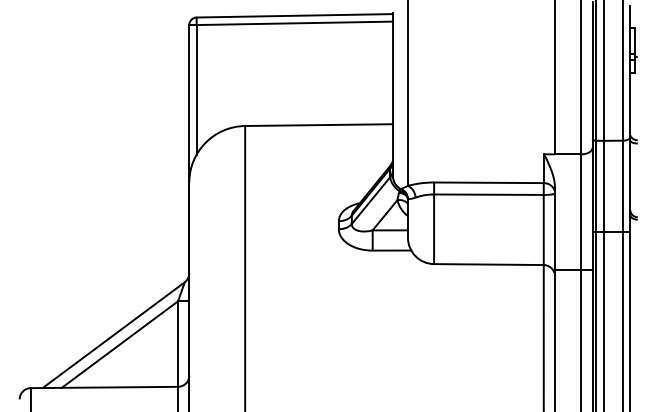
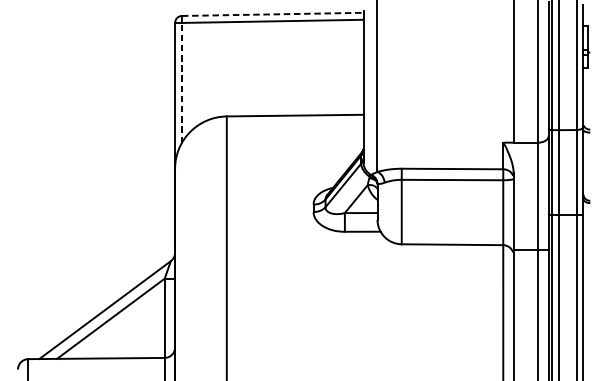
line: (295, 15) -> (273, 14), solid -> dashed
line: (196, 89) -> (181, 82), solid -> dashed

